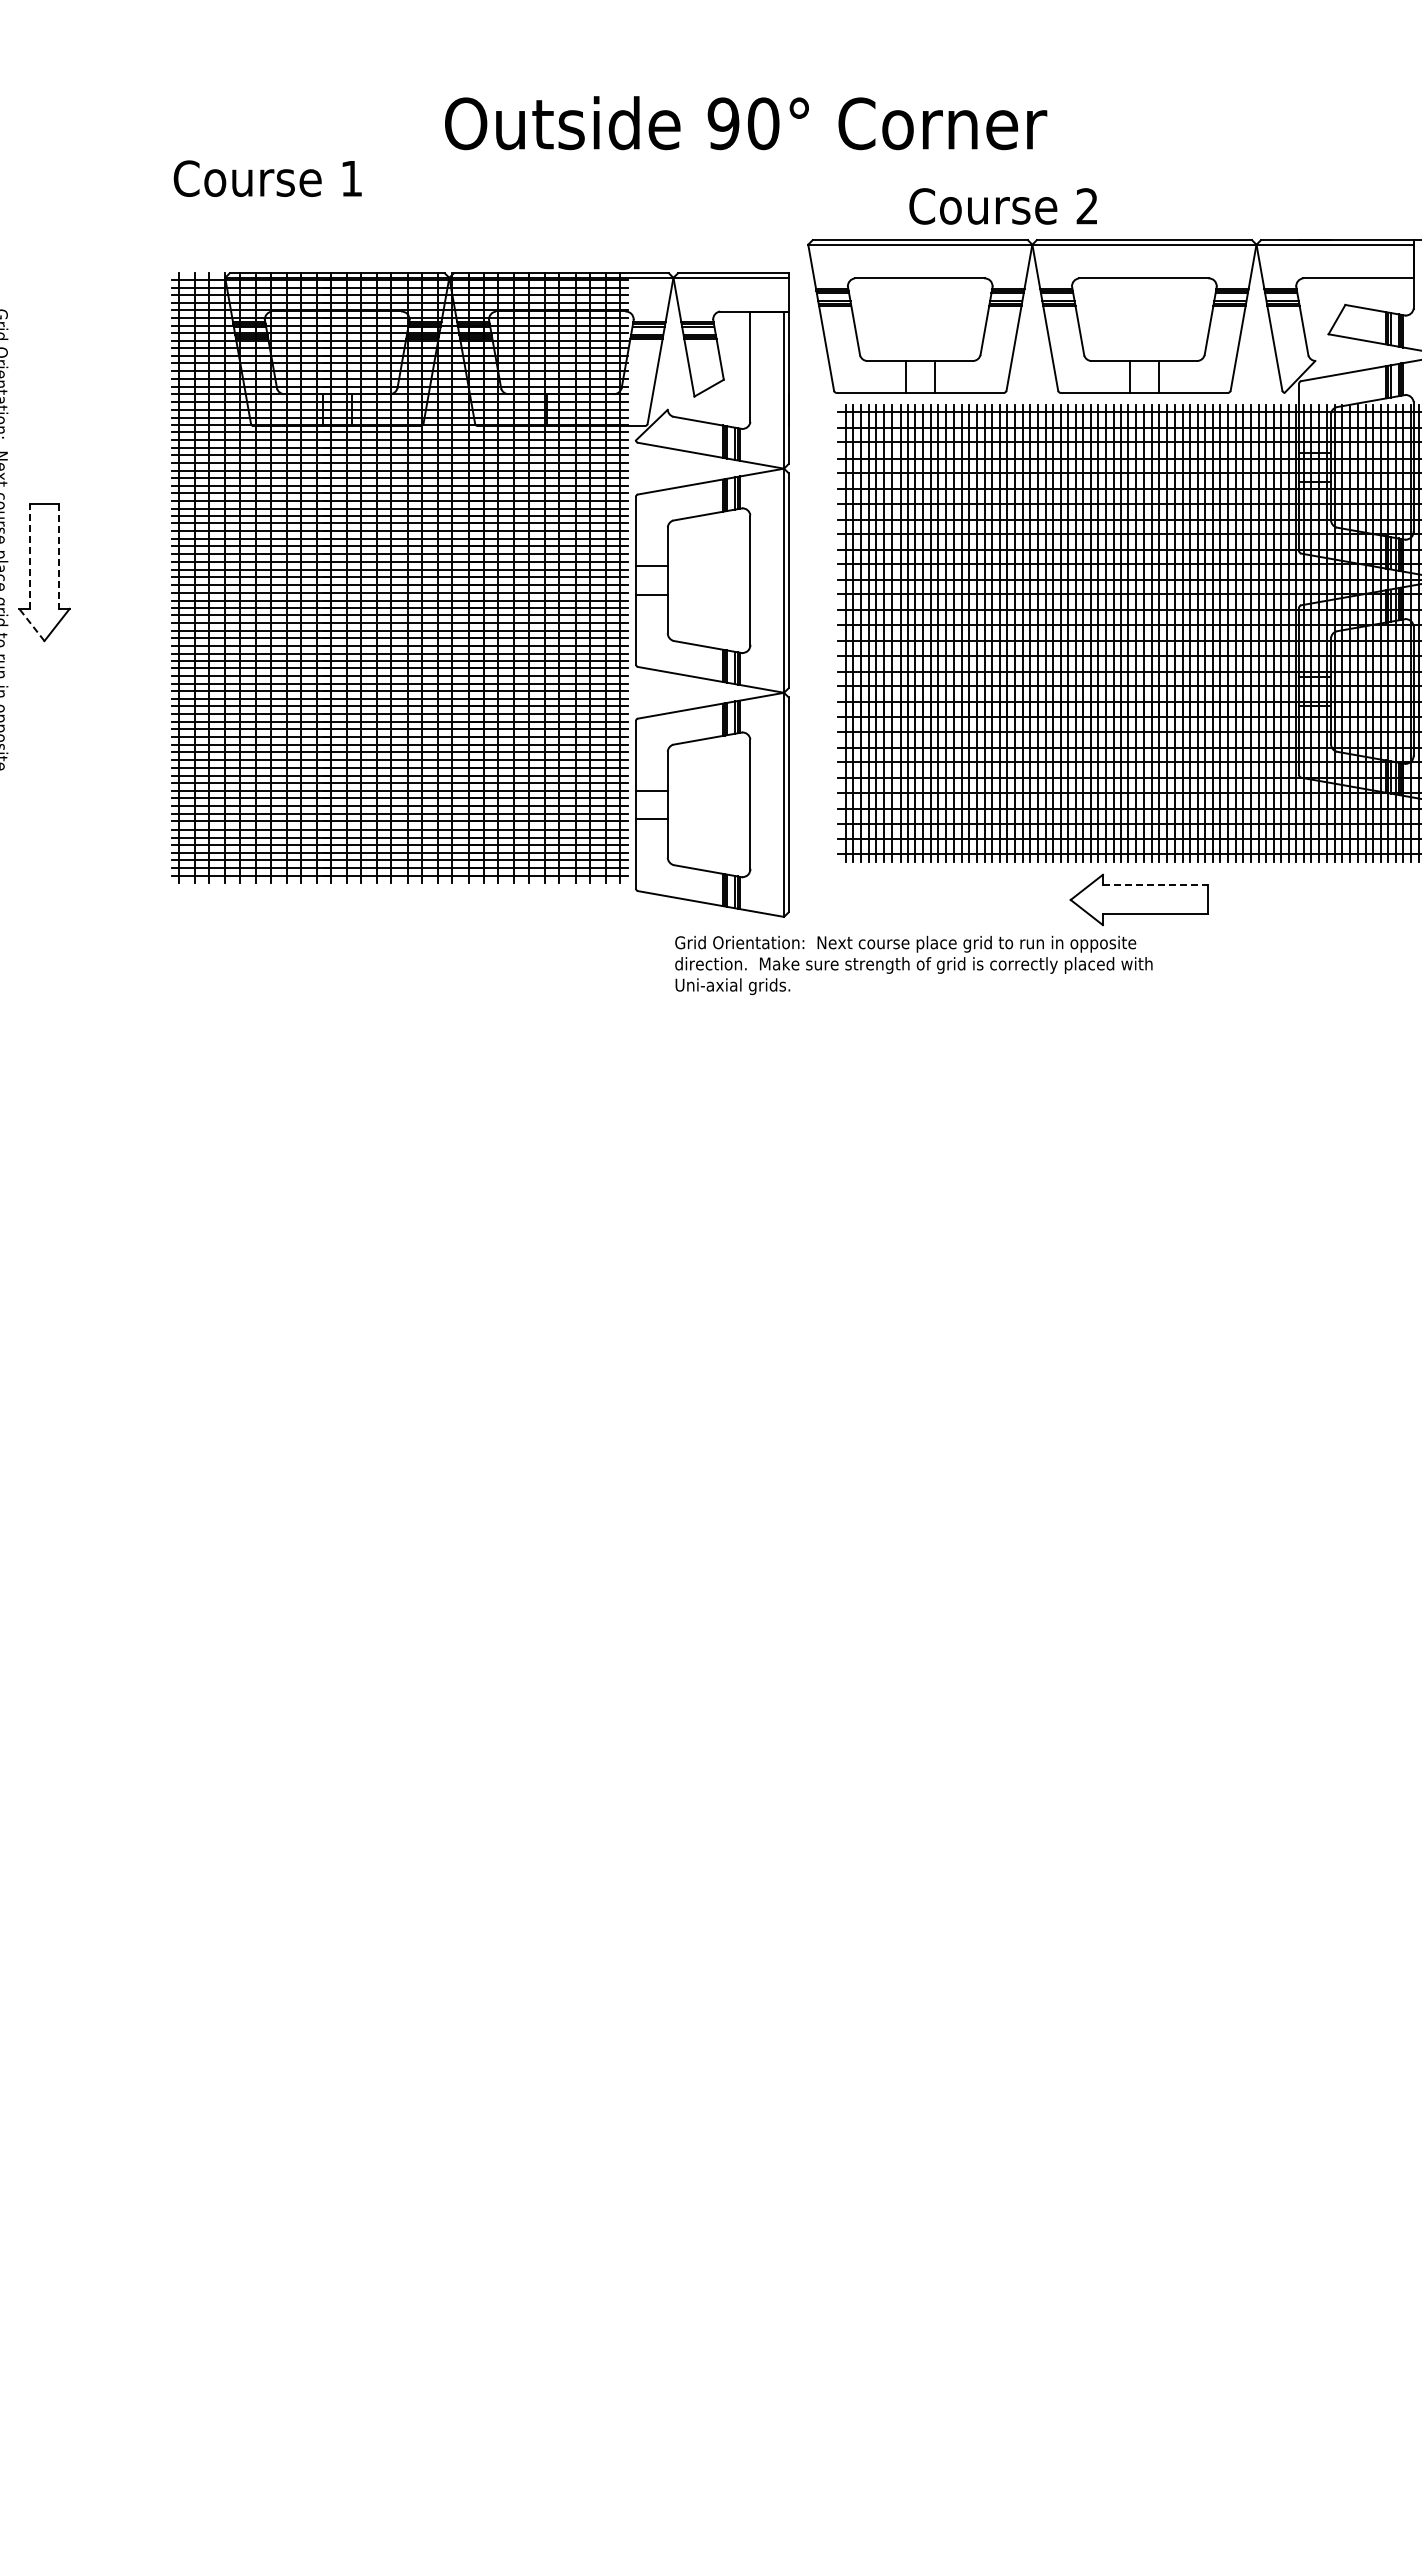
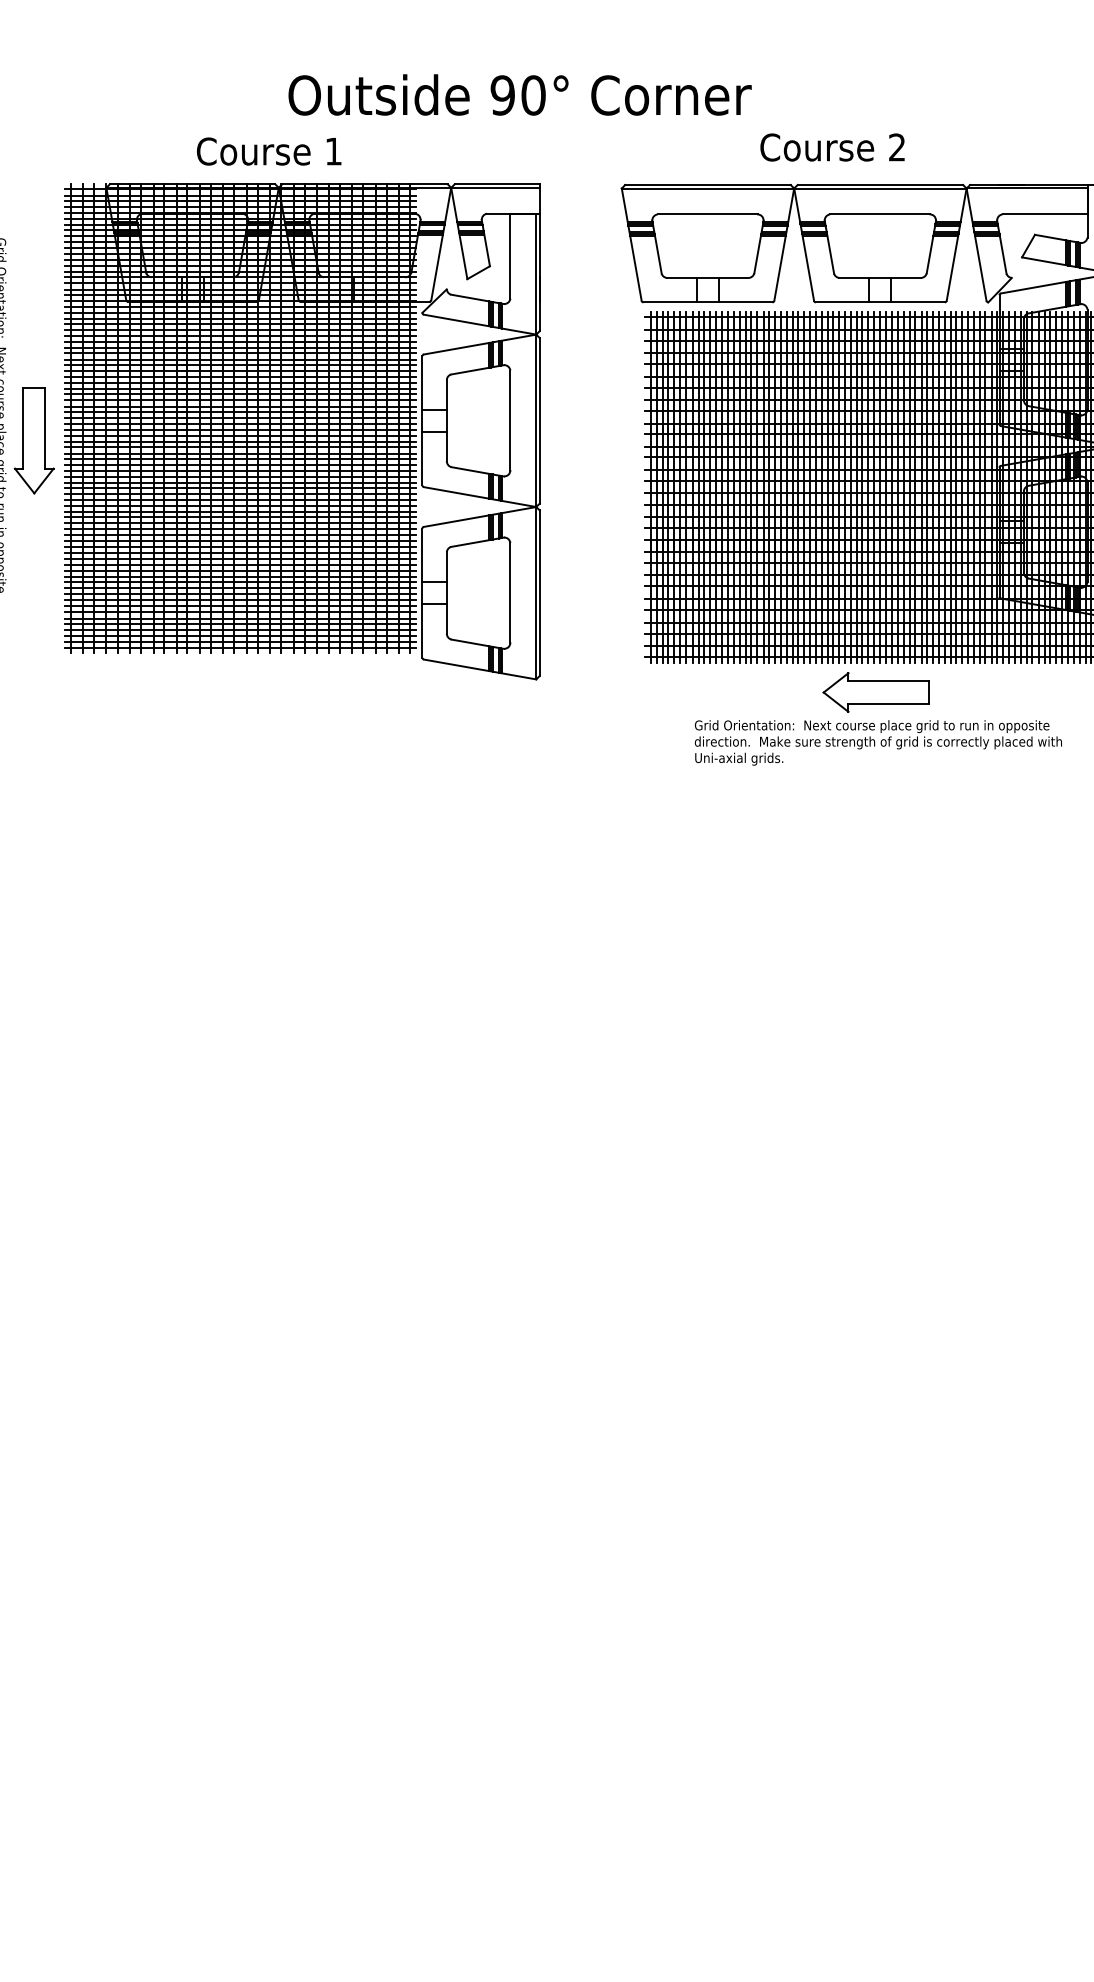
text: (746, 123) -> (520, 95), moved
text: (267, 178) -> (268, 151), moved
text: (1002, 206) -> (831, 147), moved
line: (30, 556) -> (23, 428), dashed -> solid
line: (58, 556) -> (45, 428), dashed -> solid
part: (480, 594) -> (302, 431), moved
line: (31, 624) -> (24, 480), dashed -> solid
line: (1155, 885) -> (888, 681), dashed -> solid
text: (913, 965) -> (878, 742), moved

